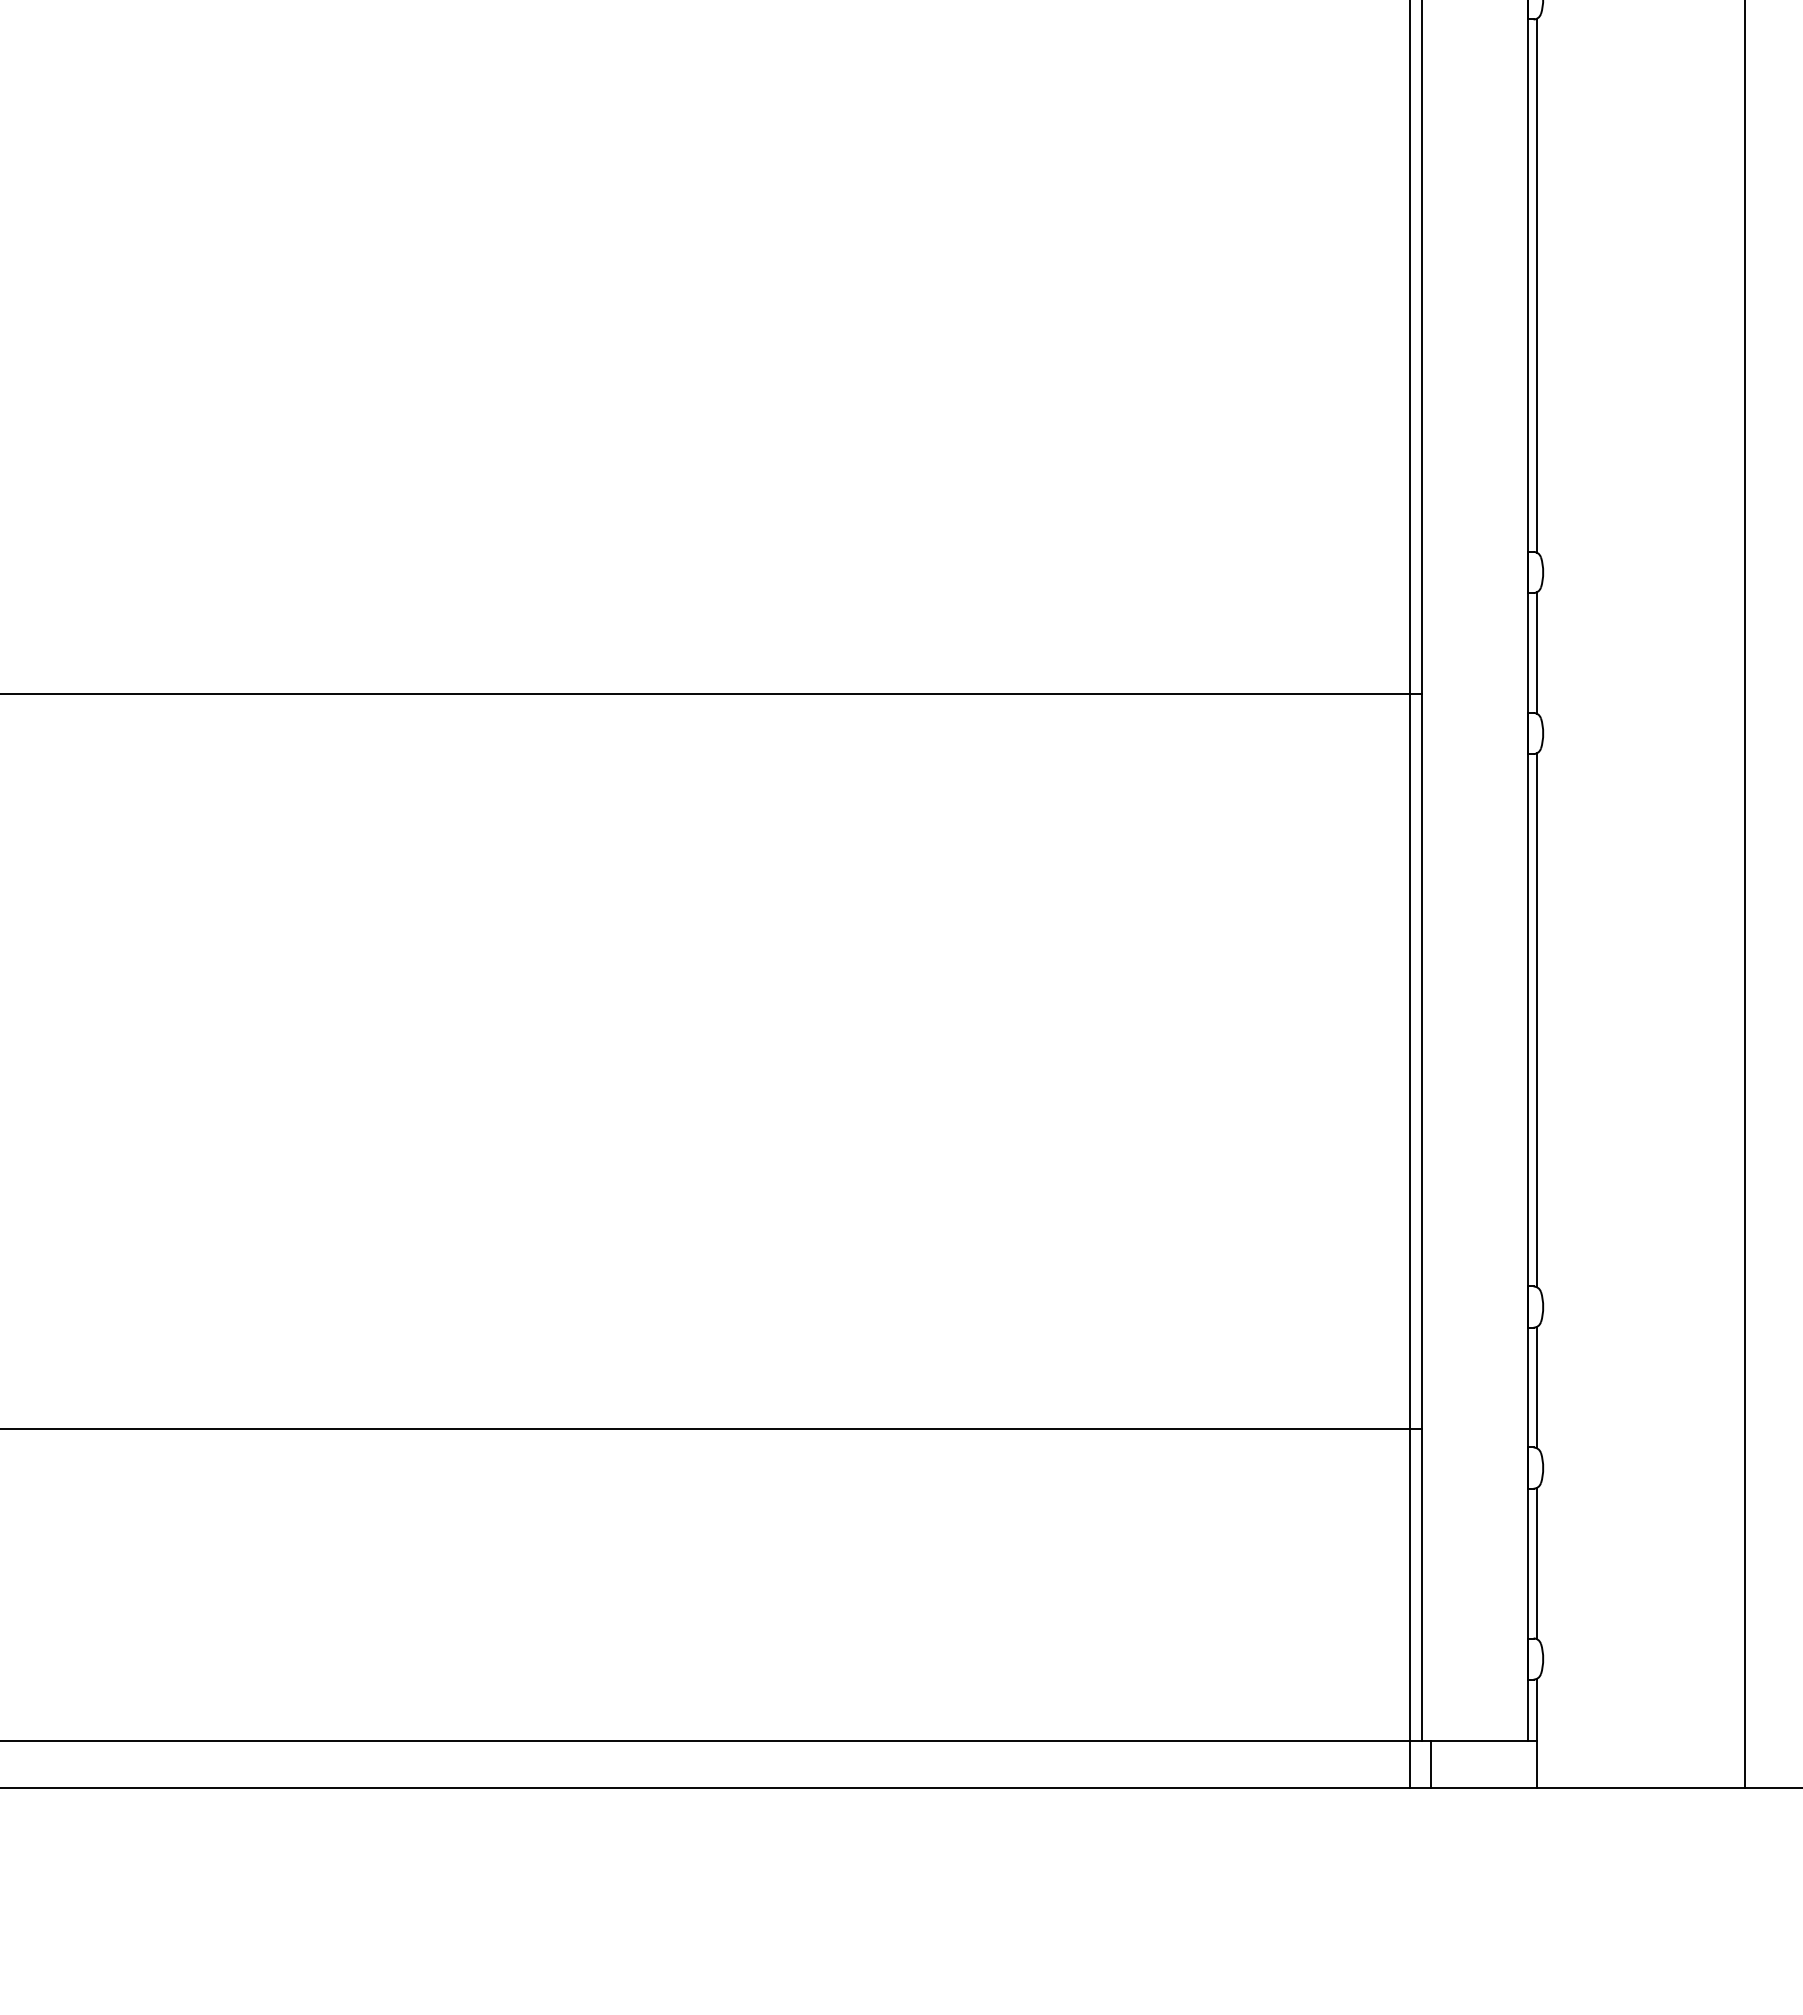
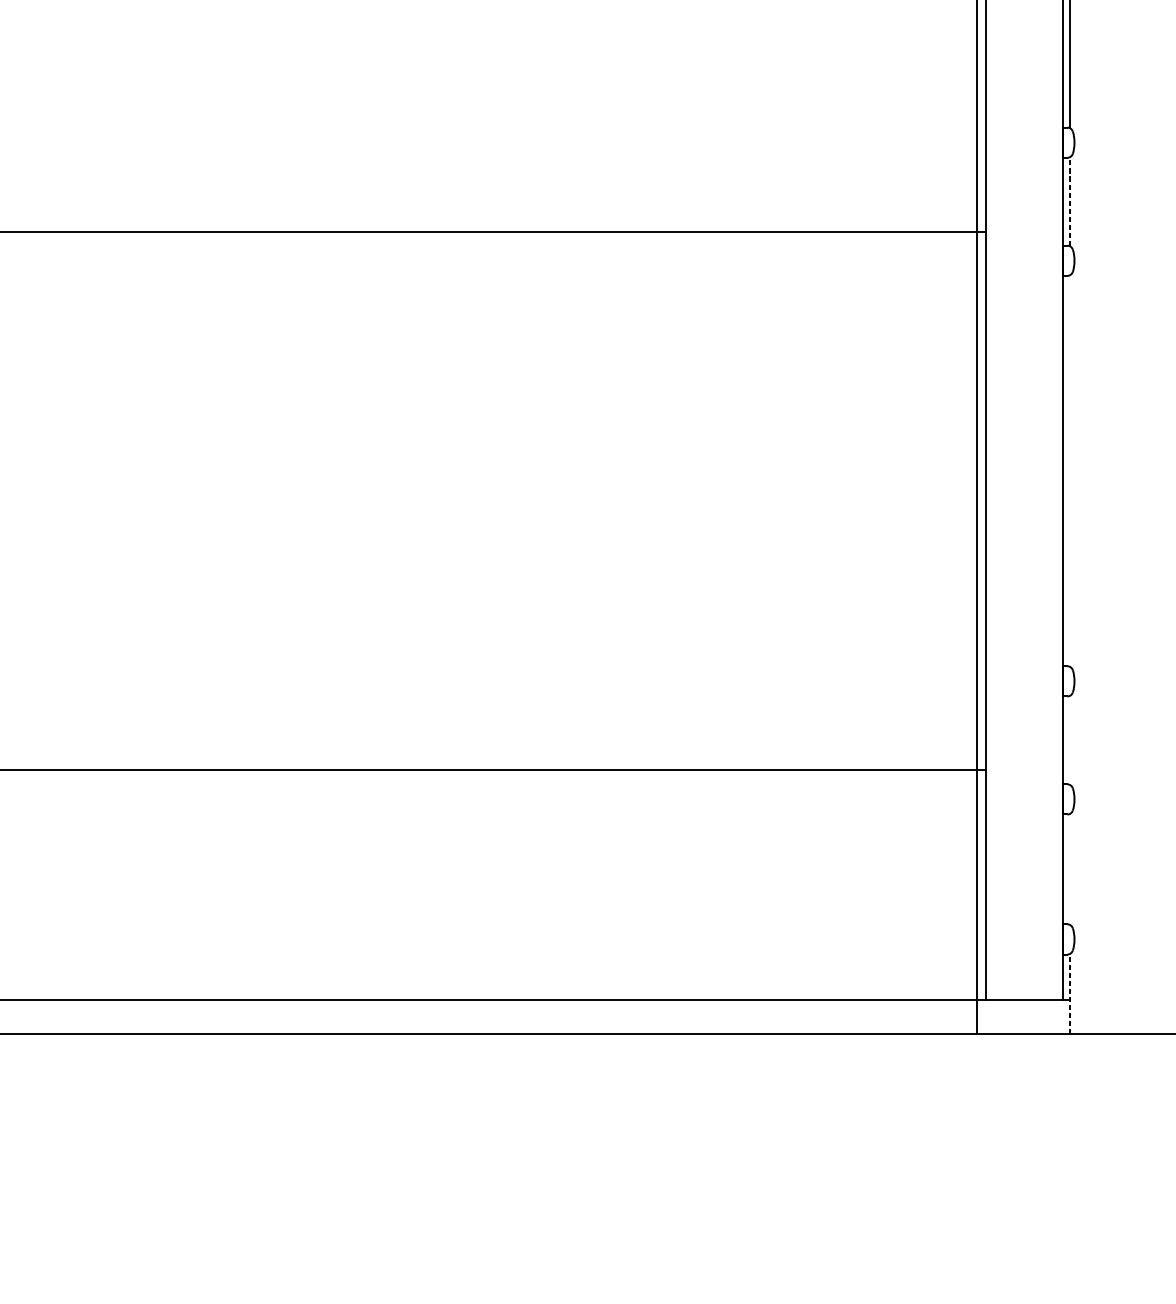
line: (1536, 652) -> (1069, 201), solid -> dashed
line: (1536, 1020) -> (1069, 471), removed
line: (1536, 1387) -> (1069, 740), removed
line: (1536, 1563) -> (1069, 869), removed
line: (1536, 1733) -> (1069, 994), solid -> dashed
line: (1430, 1764) -> (991, 1016), removed

